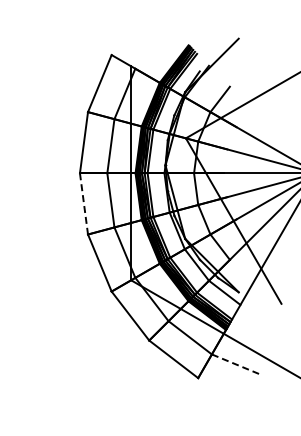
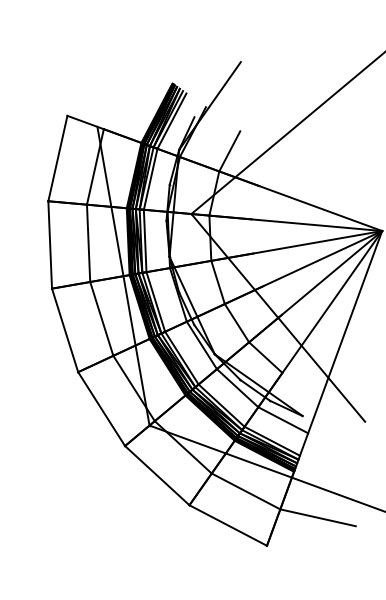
line: (84, 203) -> (65, 329), dashed -> solid
line: (237, 365) -> (318, 518), dashed -> solid

